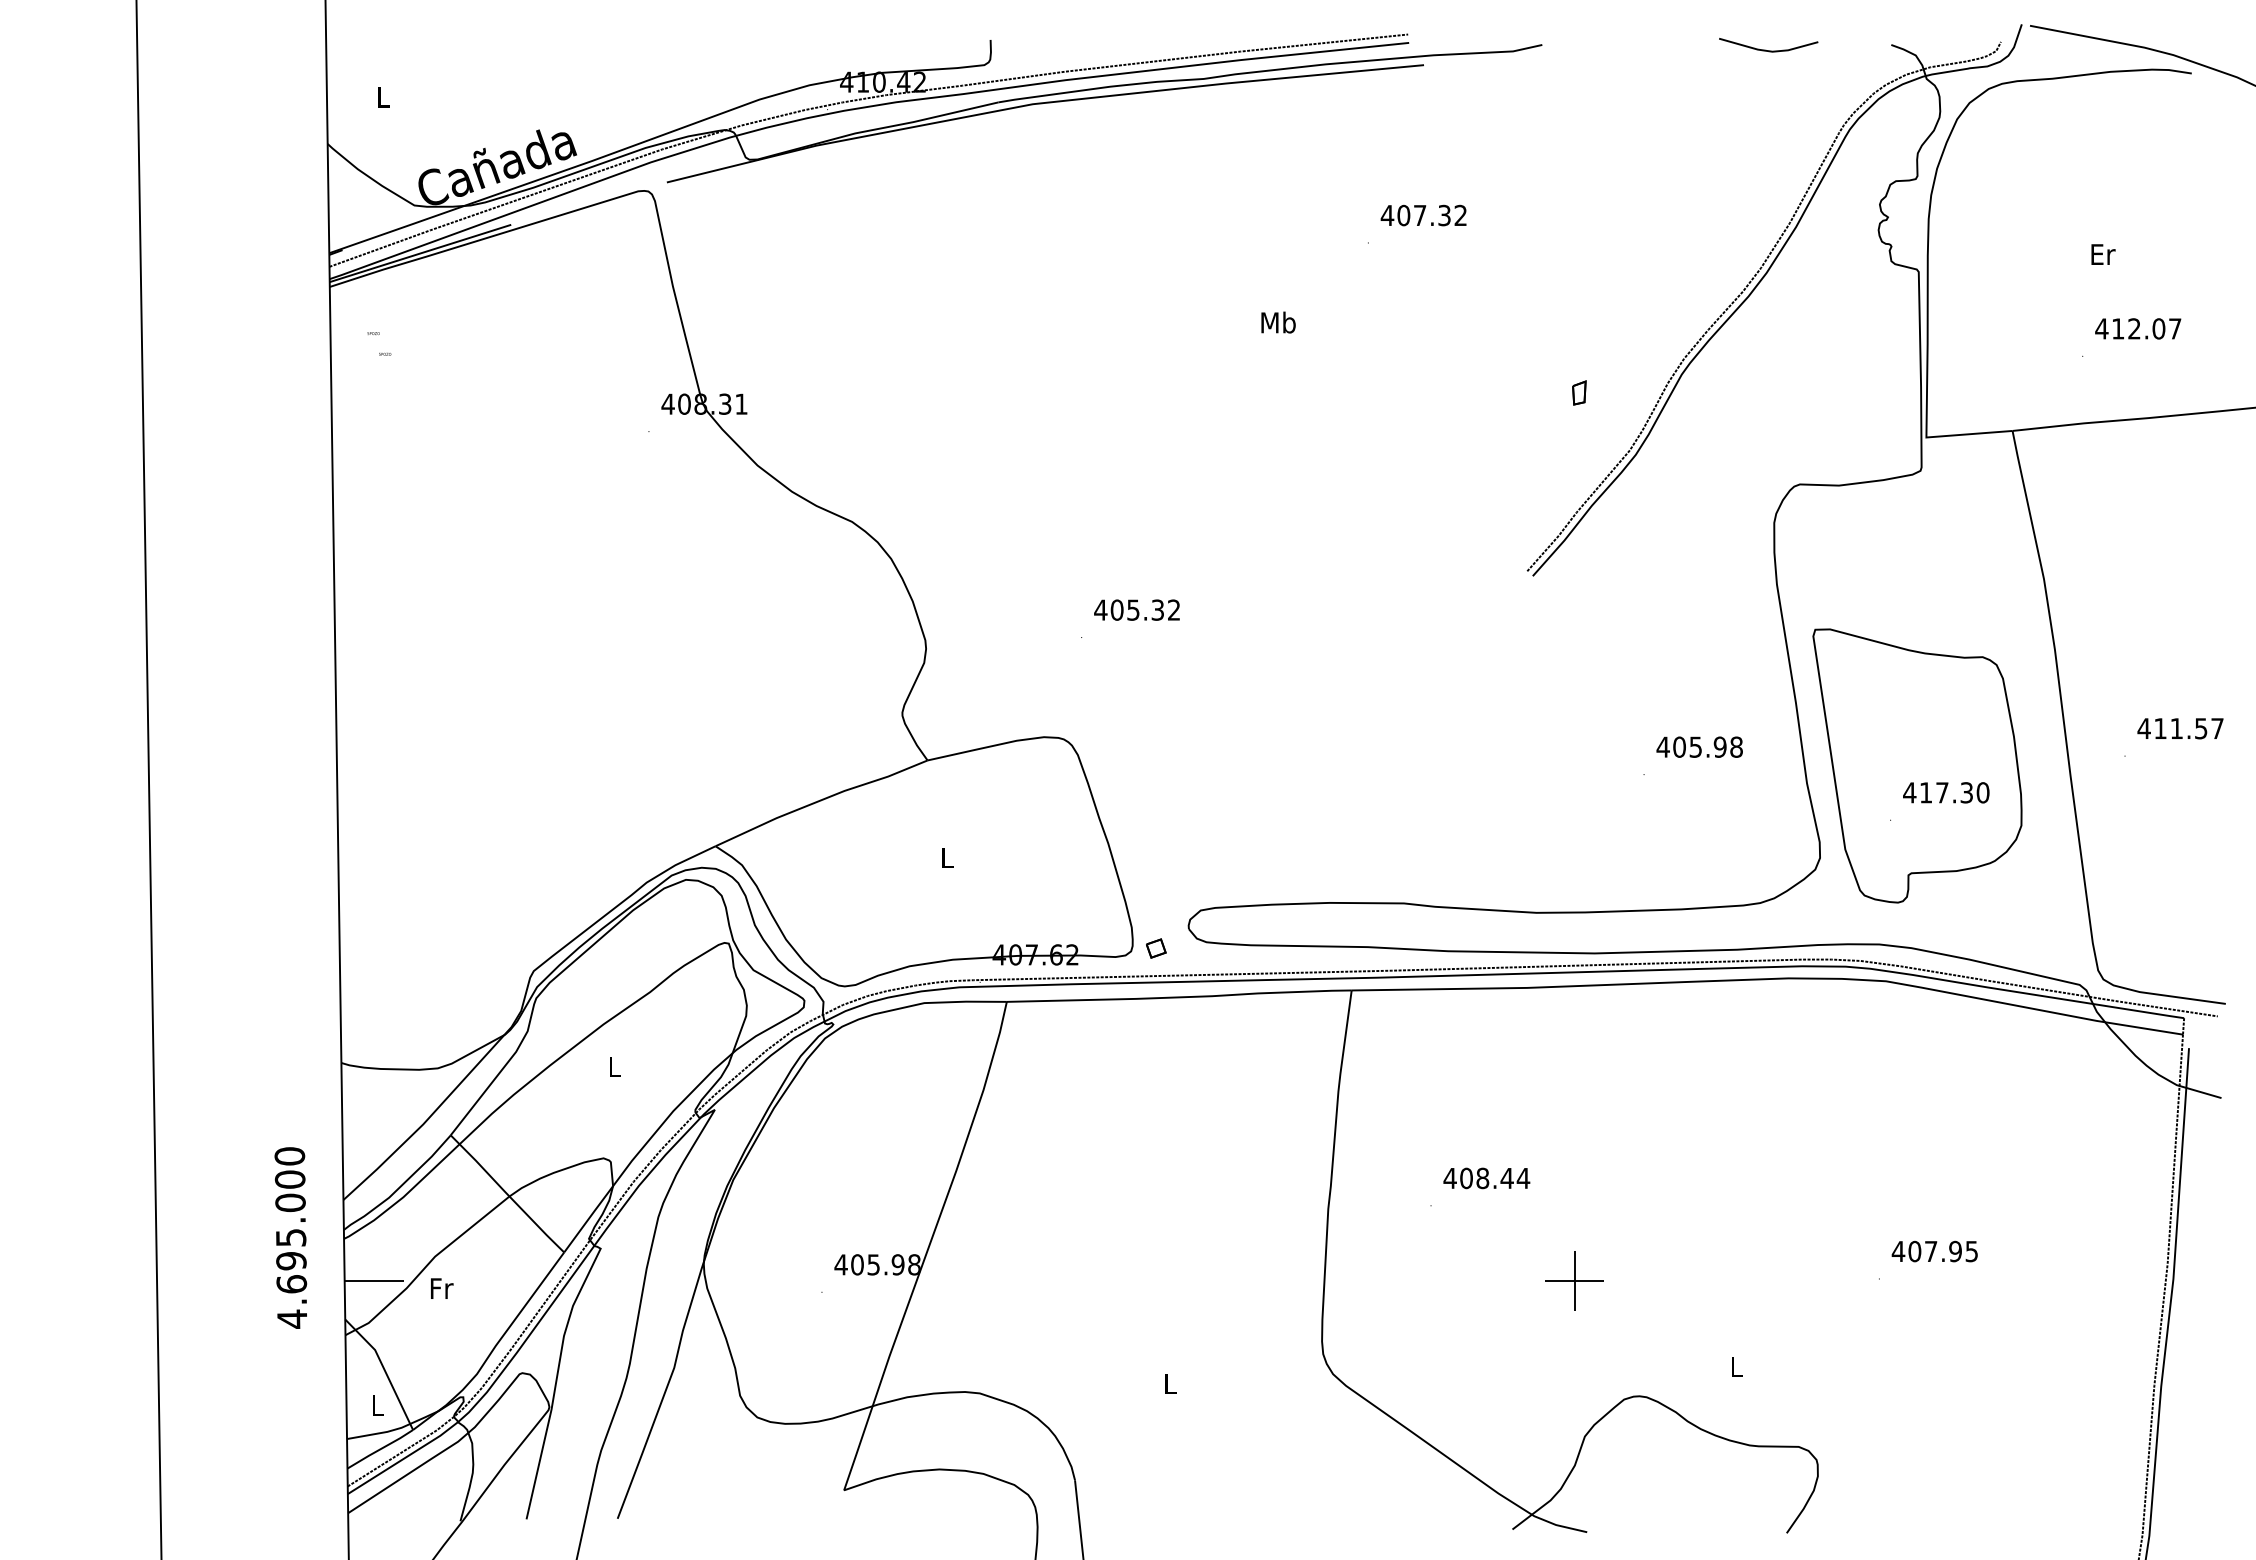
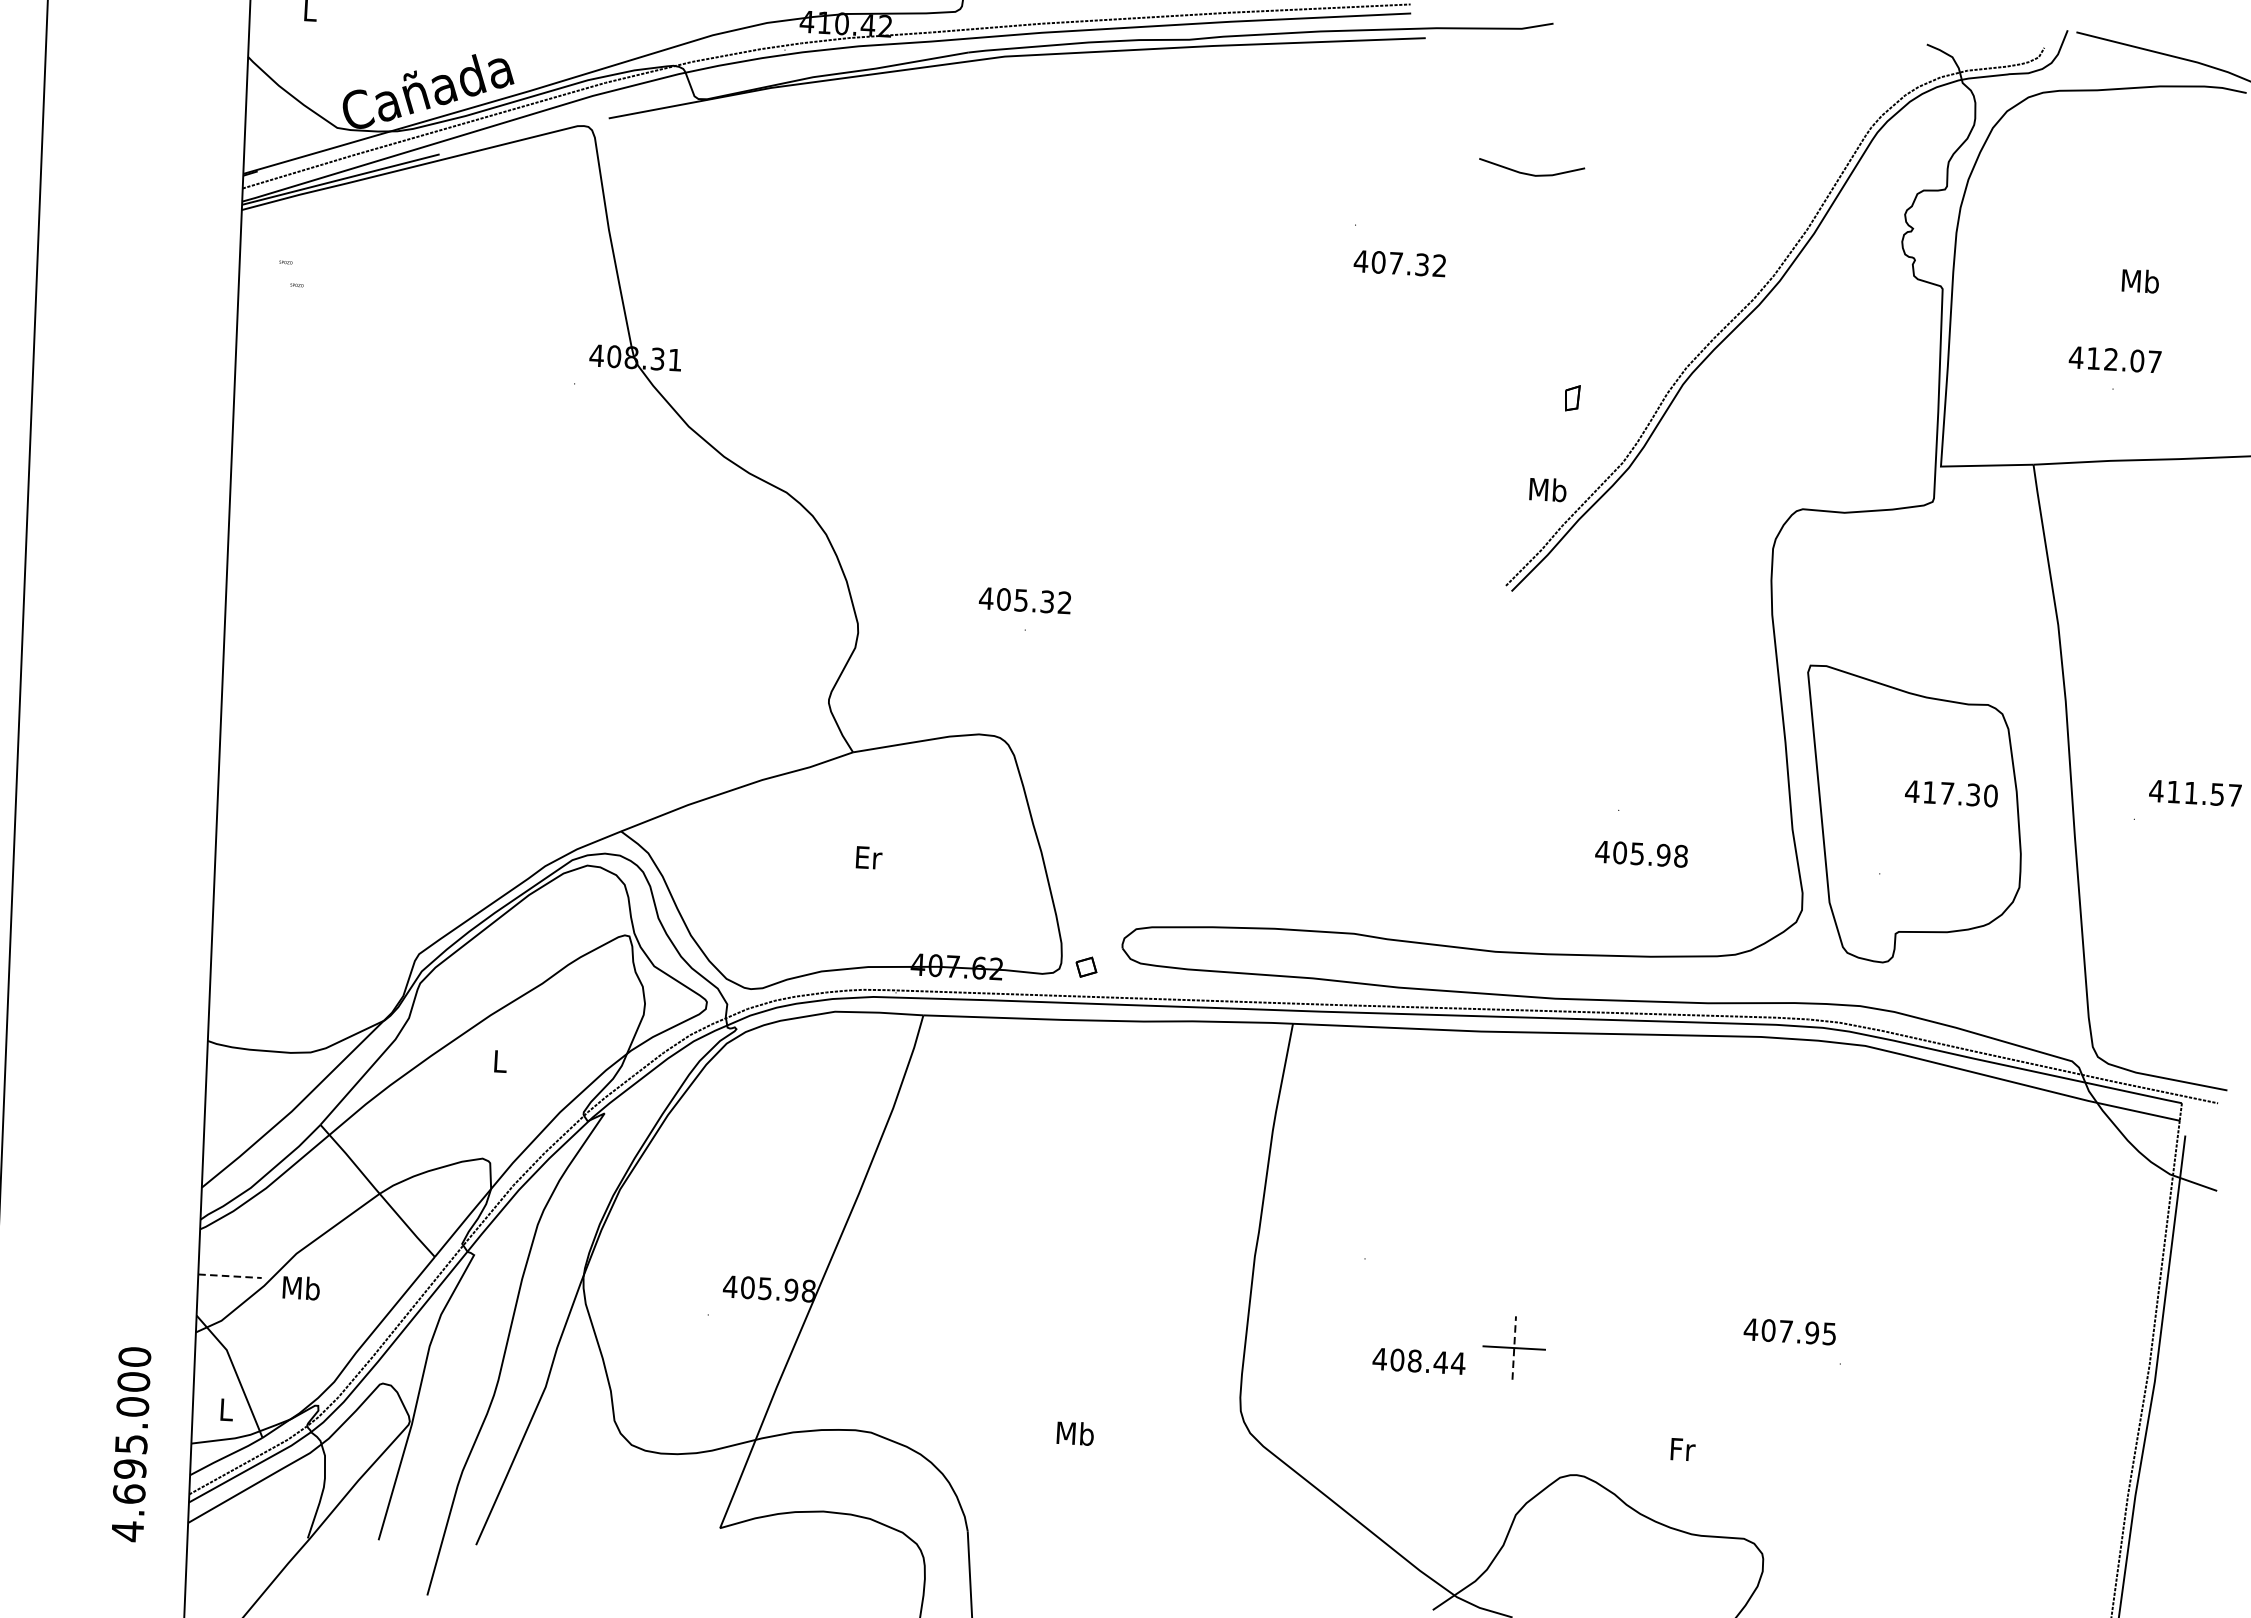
line: (1765, 49) -> (1528, 173), moved
text: (1423, 215) -> (1399, 263), moved
text: (2102, 254) -> (2140, 281), Er -> Mb
text: (1278, 322) -> (1548, 489), moved
text: (2138, 328) -> (2115, 359), moved
text: (1136, 609) -> (1024, 599), moved
text: (1699, 746) -> (1641, 853), moved
text: (1946, 792) -> (1951, 793), moved
text: (948, 857) -> (869, 857), L -> Er
text: (1486, 1178) -> (1418, 1361), moved
text: (290, 1237) -> (130, 1443), moved
text: (1934, 1251) -> (1789, 1331), moved
line: (374, 1281) -> (230, 1276), solid -> dashed
line: (1574, 1281) -> (1513, 1348), solid -> dashed
text: (441, 1288) -> (301, 1288), Fr -> Mb
text: (1737, 1366) -> (1683, 1449), L -> Fr
text: (1170, 1383) -> (1075, 1433), L -> Mb

